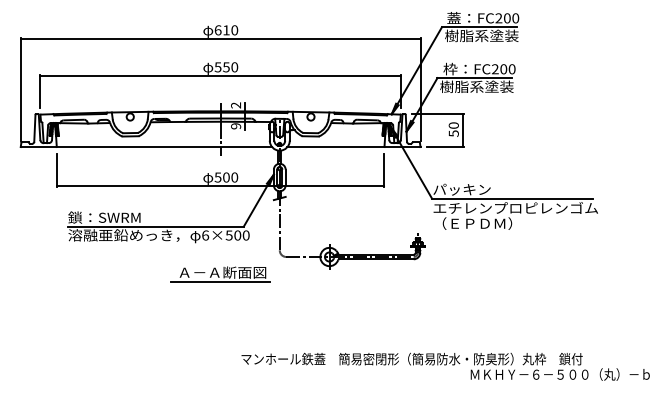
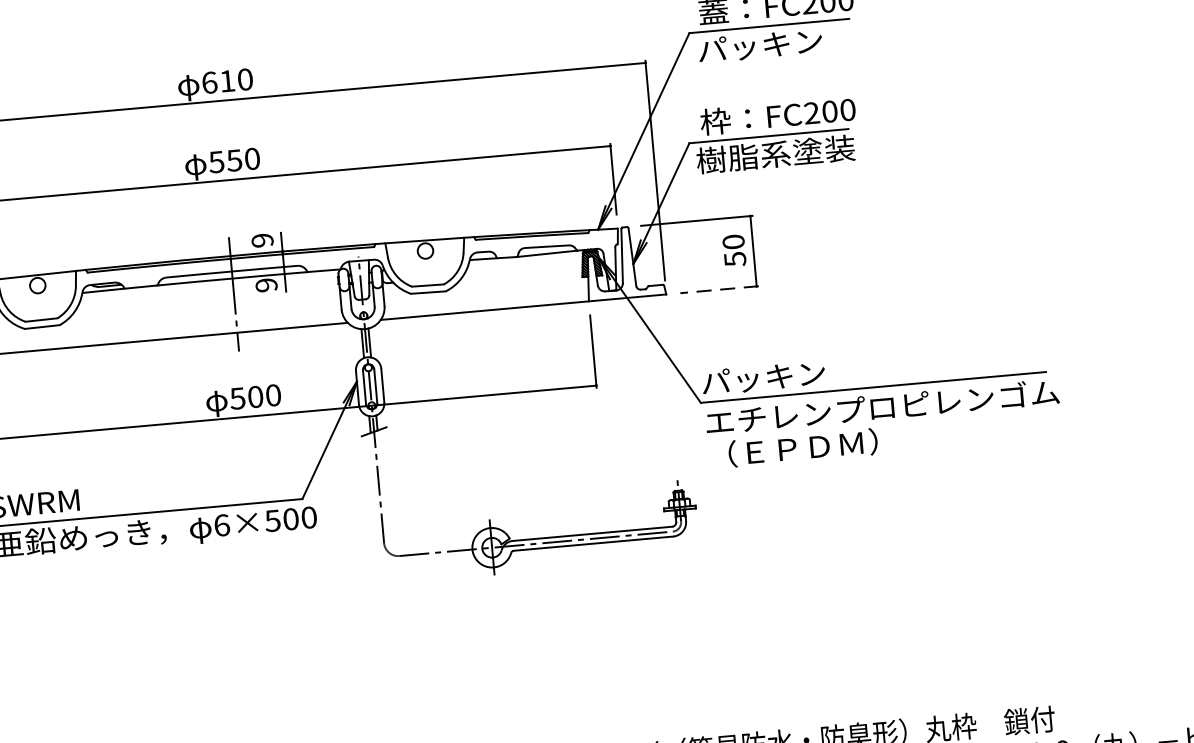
text: (481, 35) -> (775, 43), 樹脂系塗装 -> パッキン
text: (236, 105) -> (263, 240), 2 -> 9
line: (444, 147) -> (717, 290), solid -> dashed
part: (220, 274) -> (261, 606), removed

